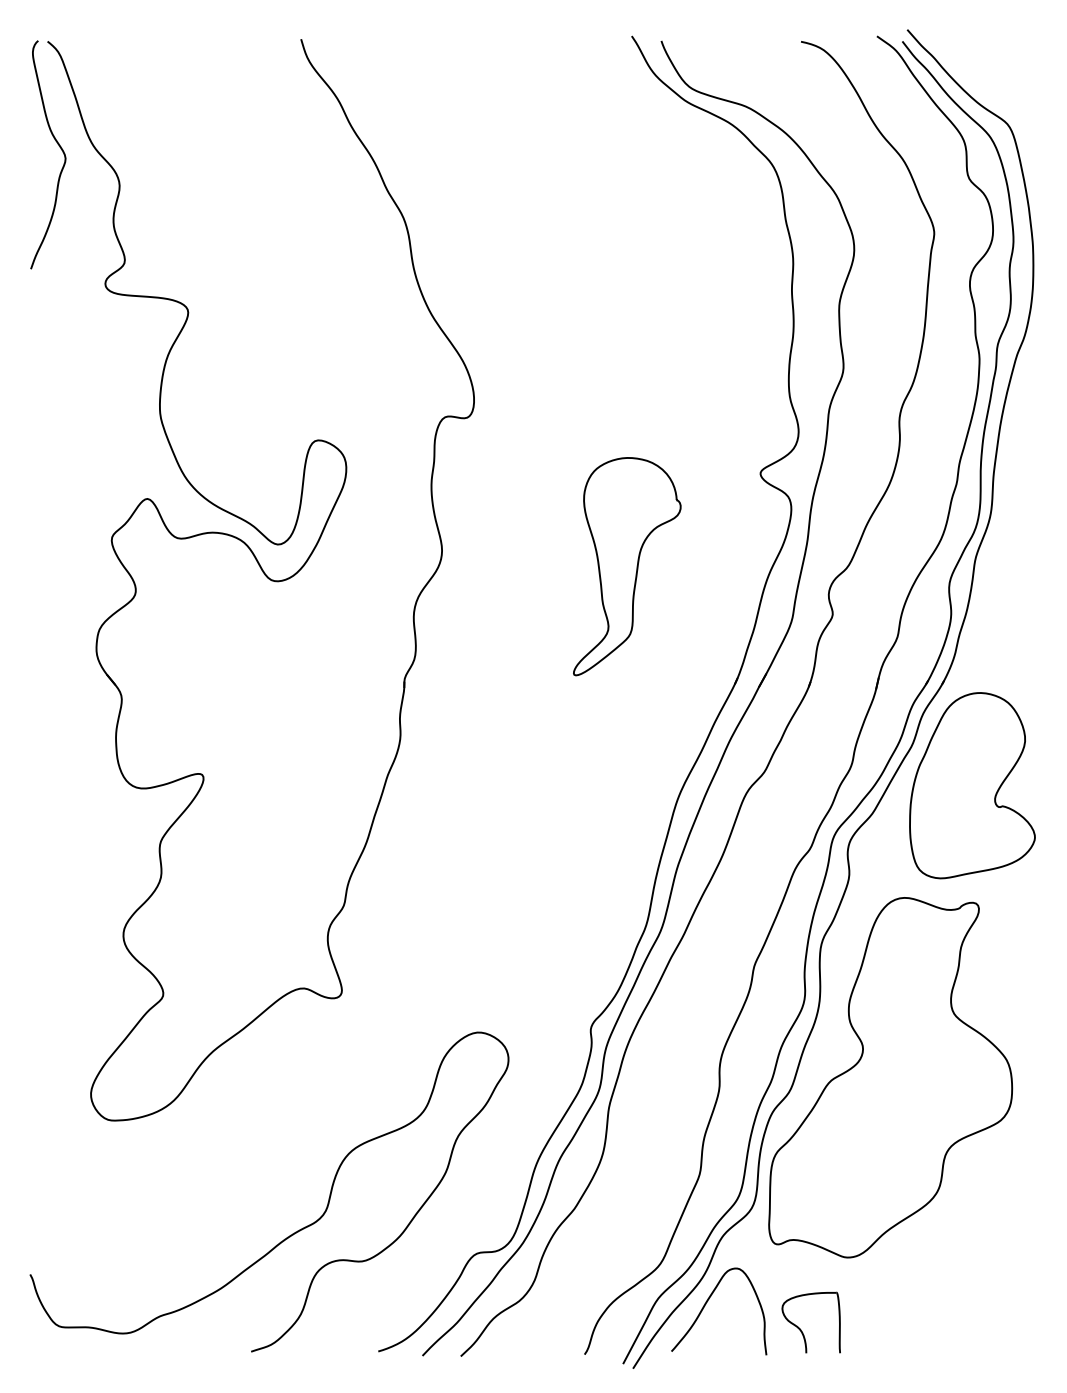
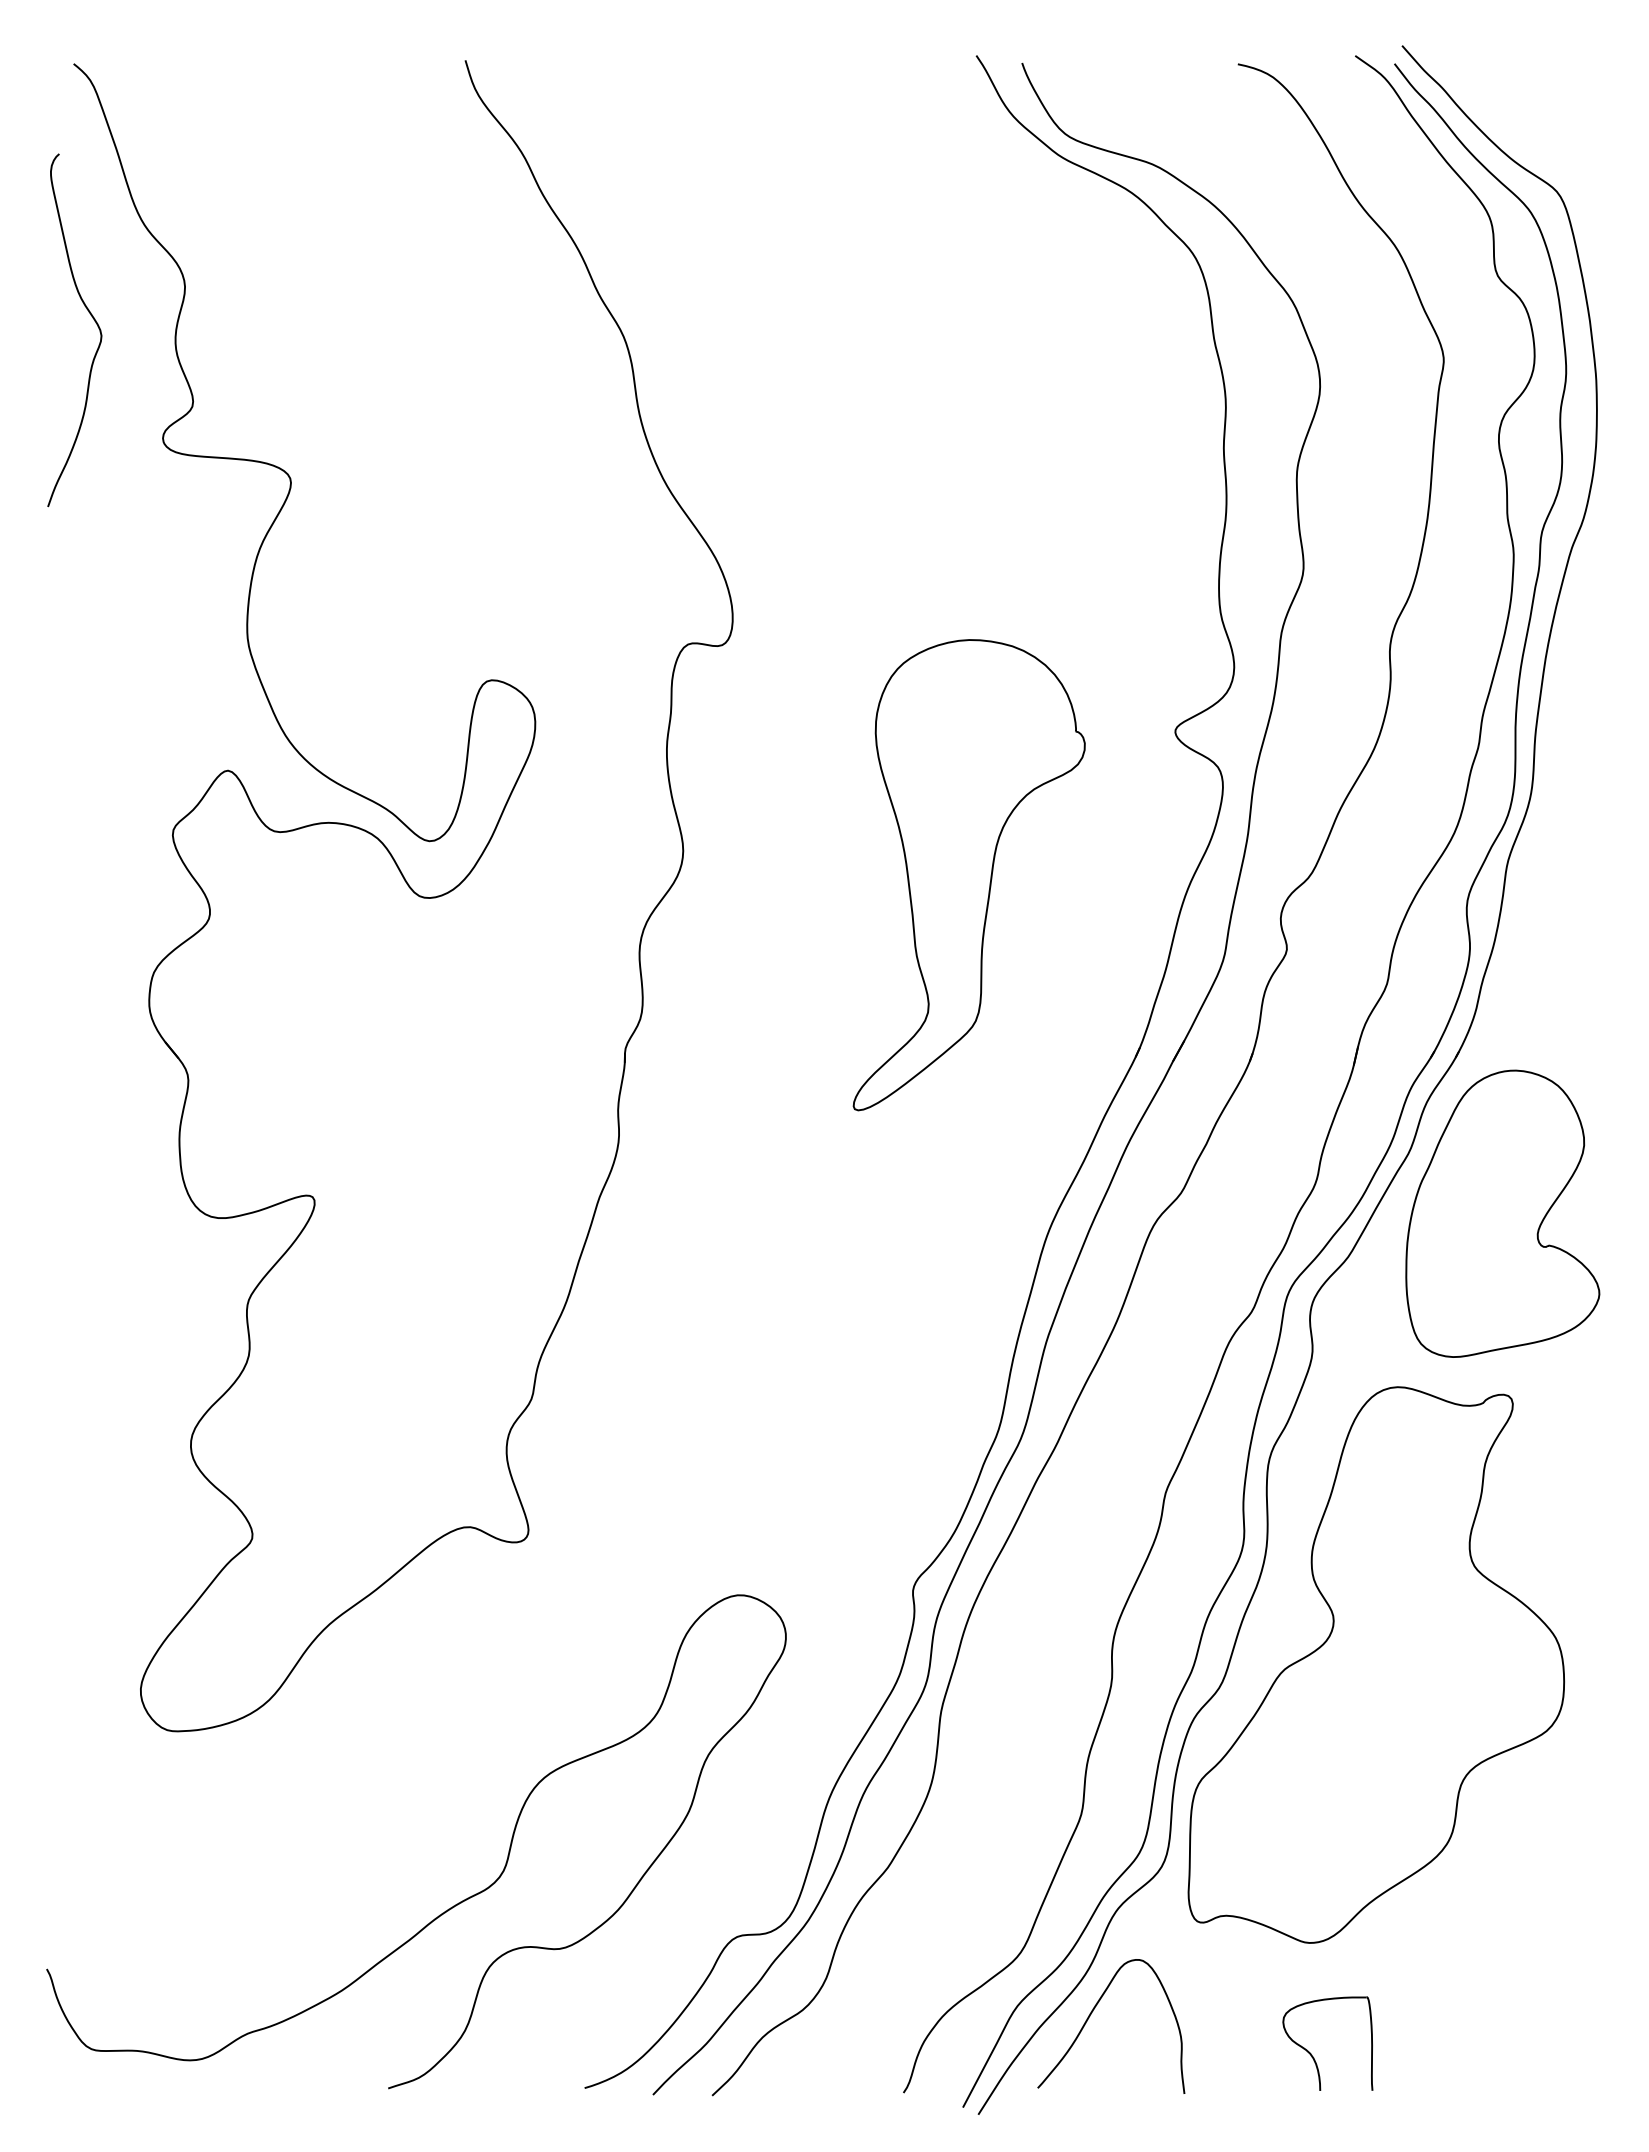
curve: (59, 147) -> (92, 318), moved
part: (627, 566) -> (969, 875), size x1.4
part: (801, 1329) -> (1312, 2054), moved

